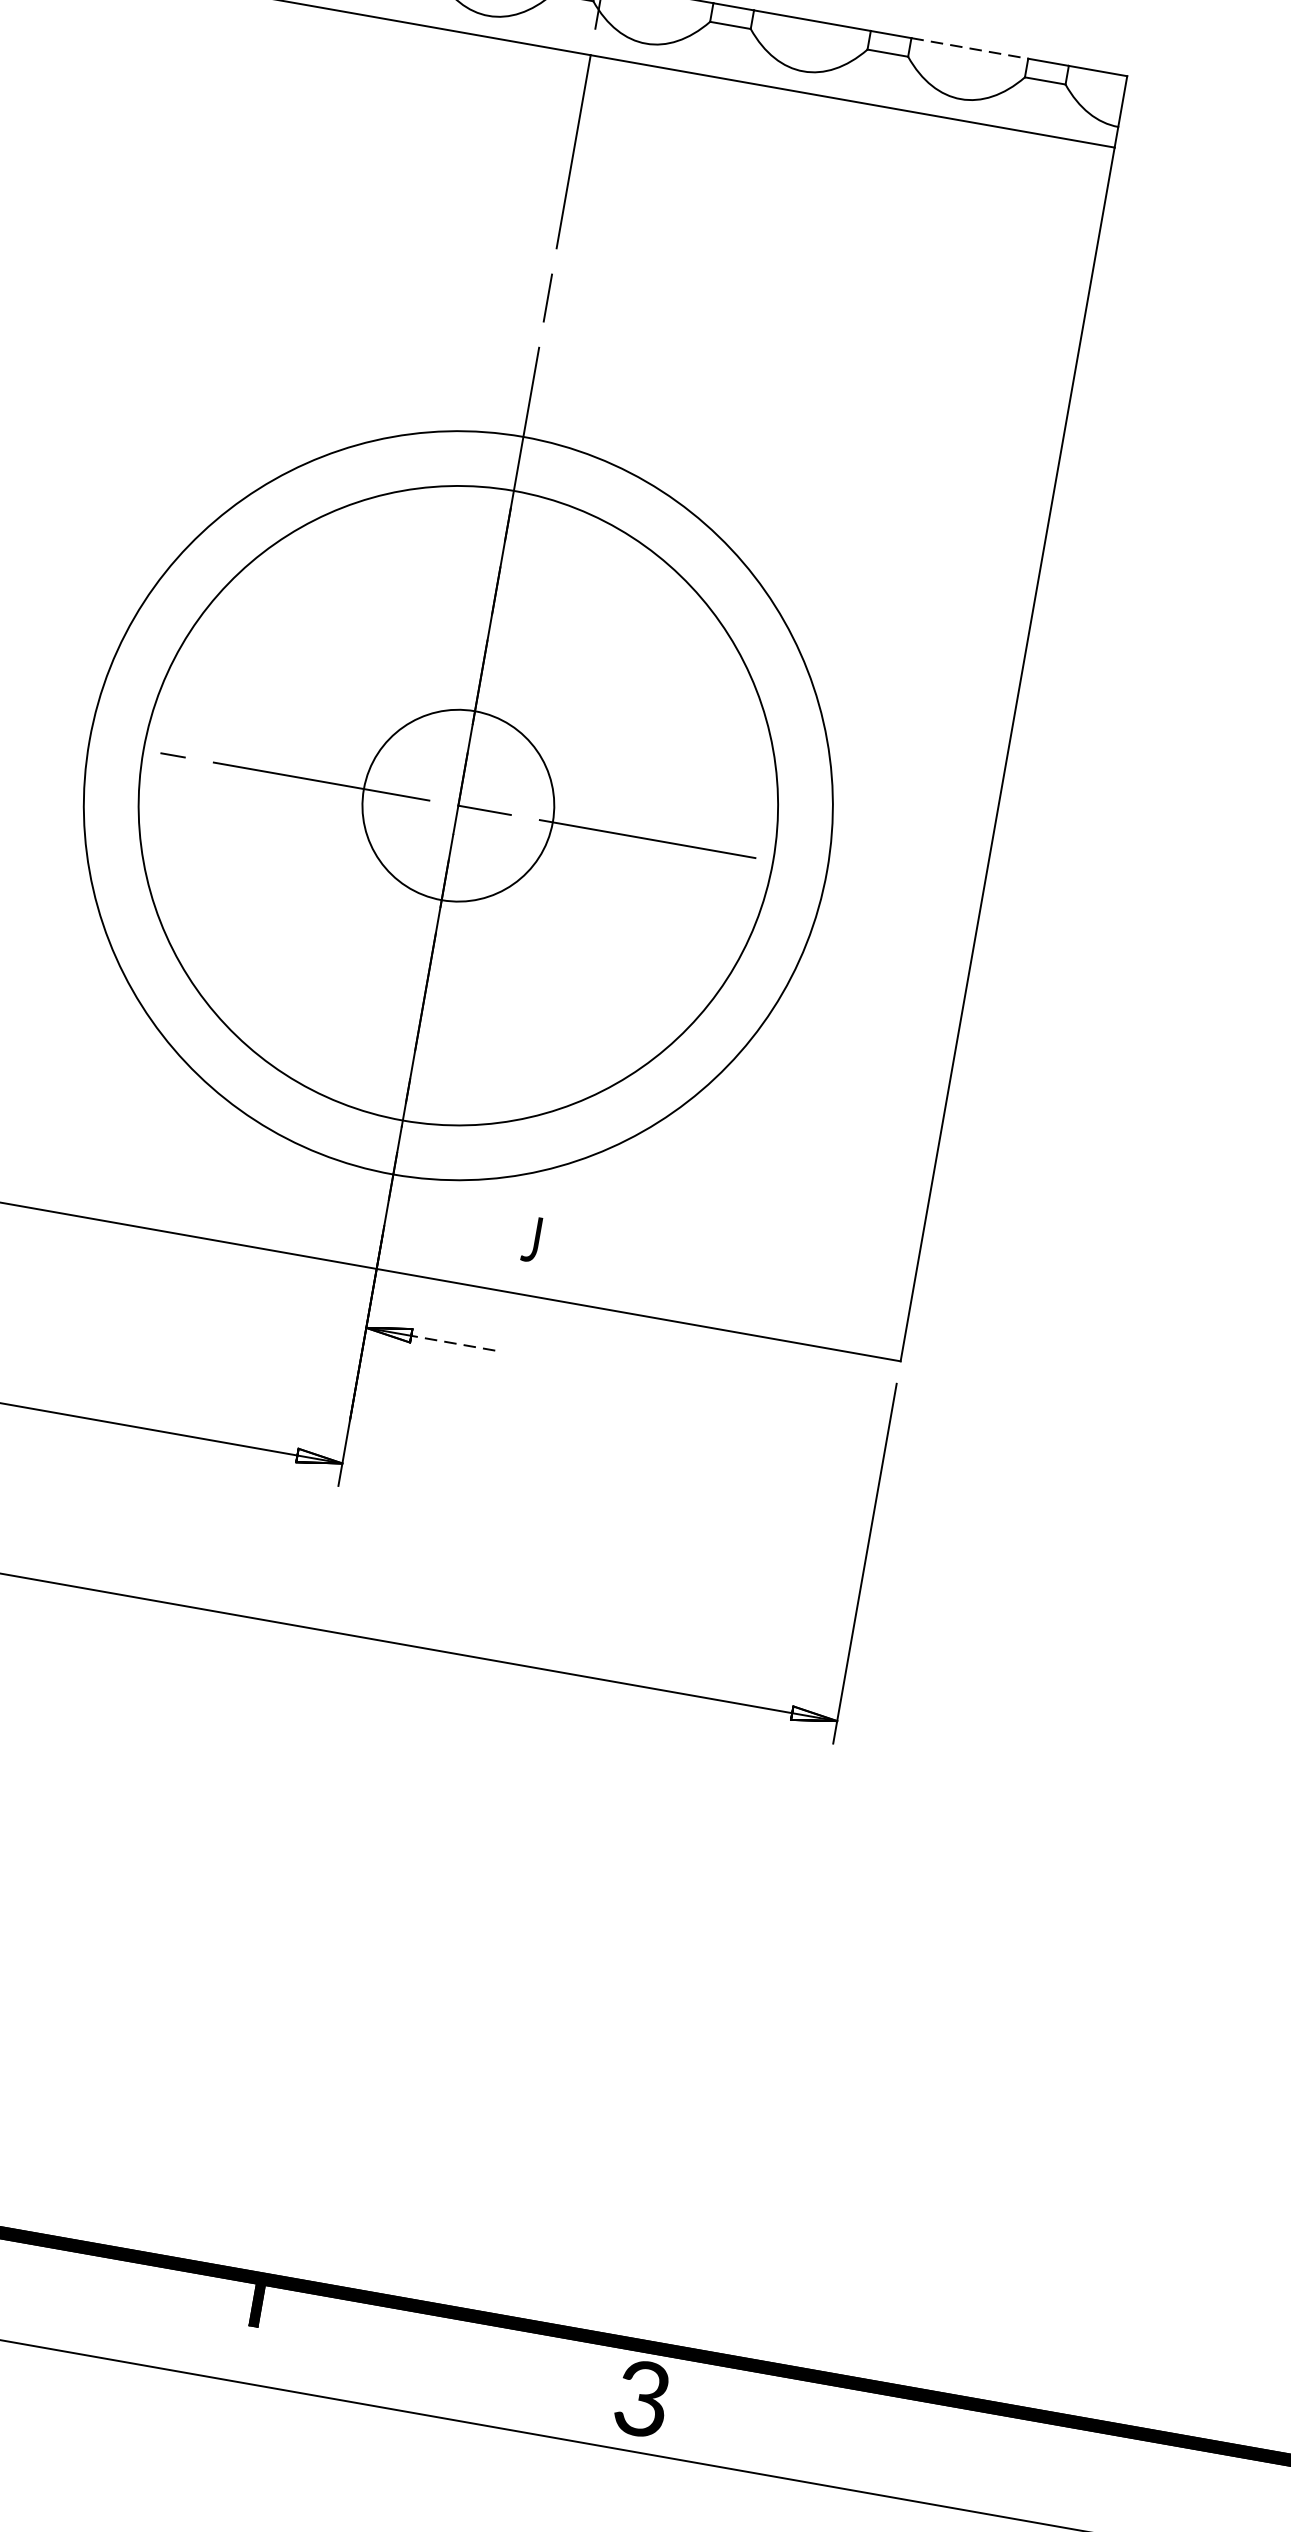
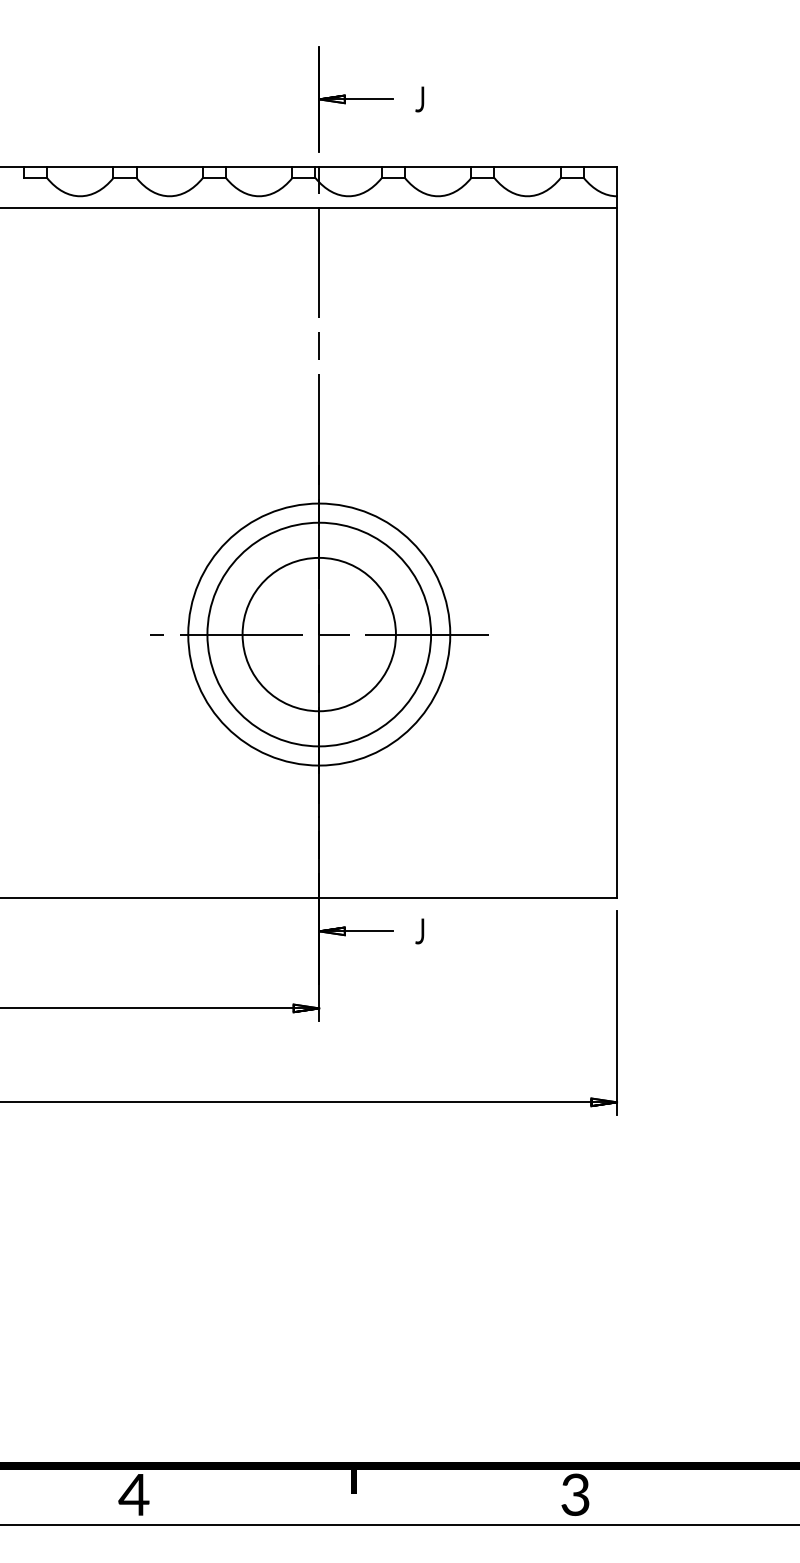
line: (971, 48) -> (528, 167), dashed -> solid
circle: (457, 805) -> (318, 634), size x1.43
circle: (458, 805) -> (319, 634), size x0.62
circle: (458, 805) -> (319, 634), size x0.62
text: (531, 1239) -> (419, 931), moved
line: (452, 1343) -> (368, 931), dashed -> solid

